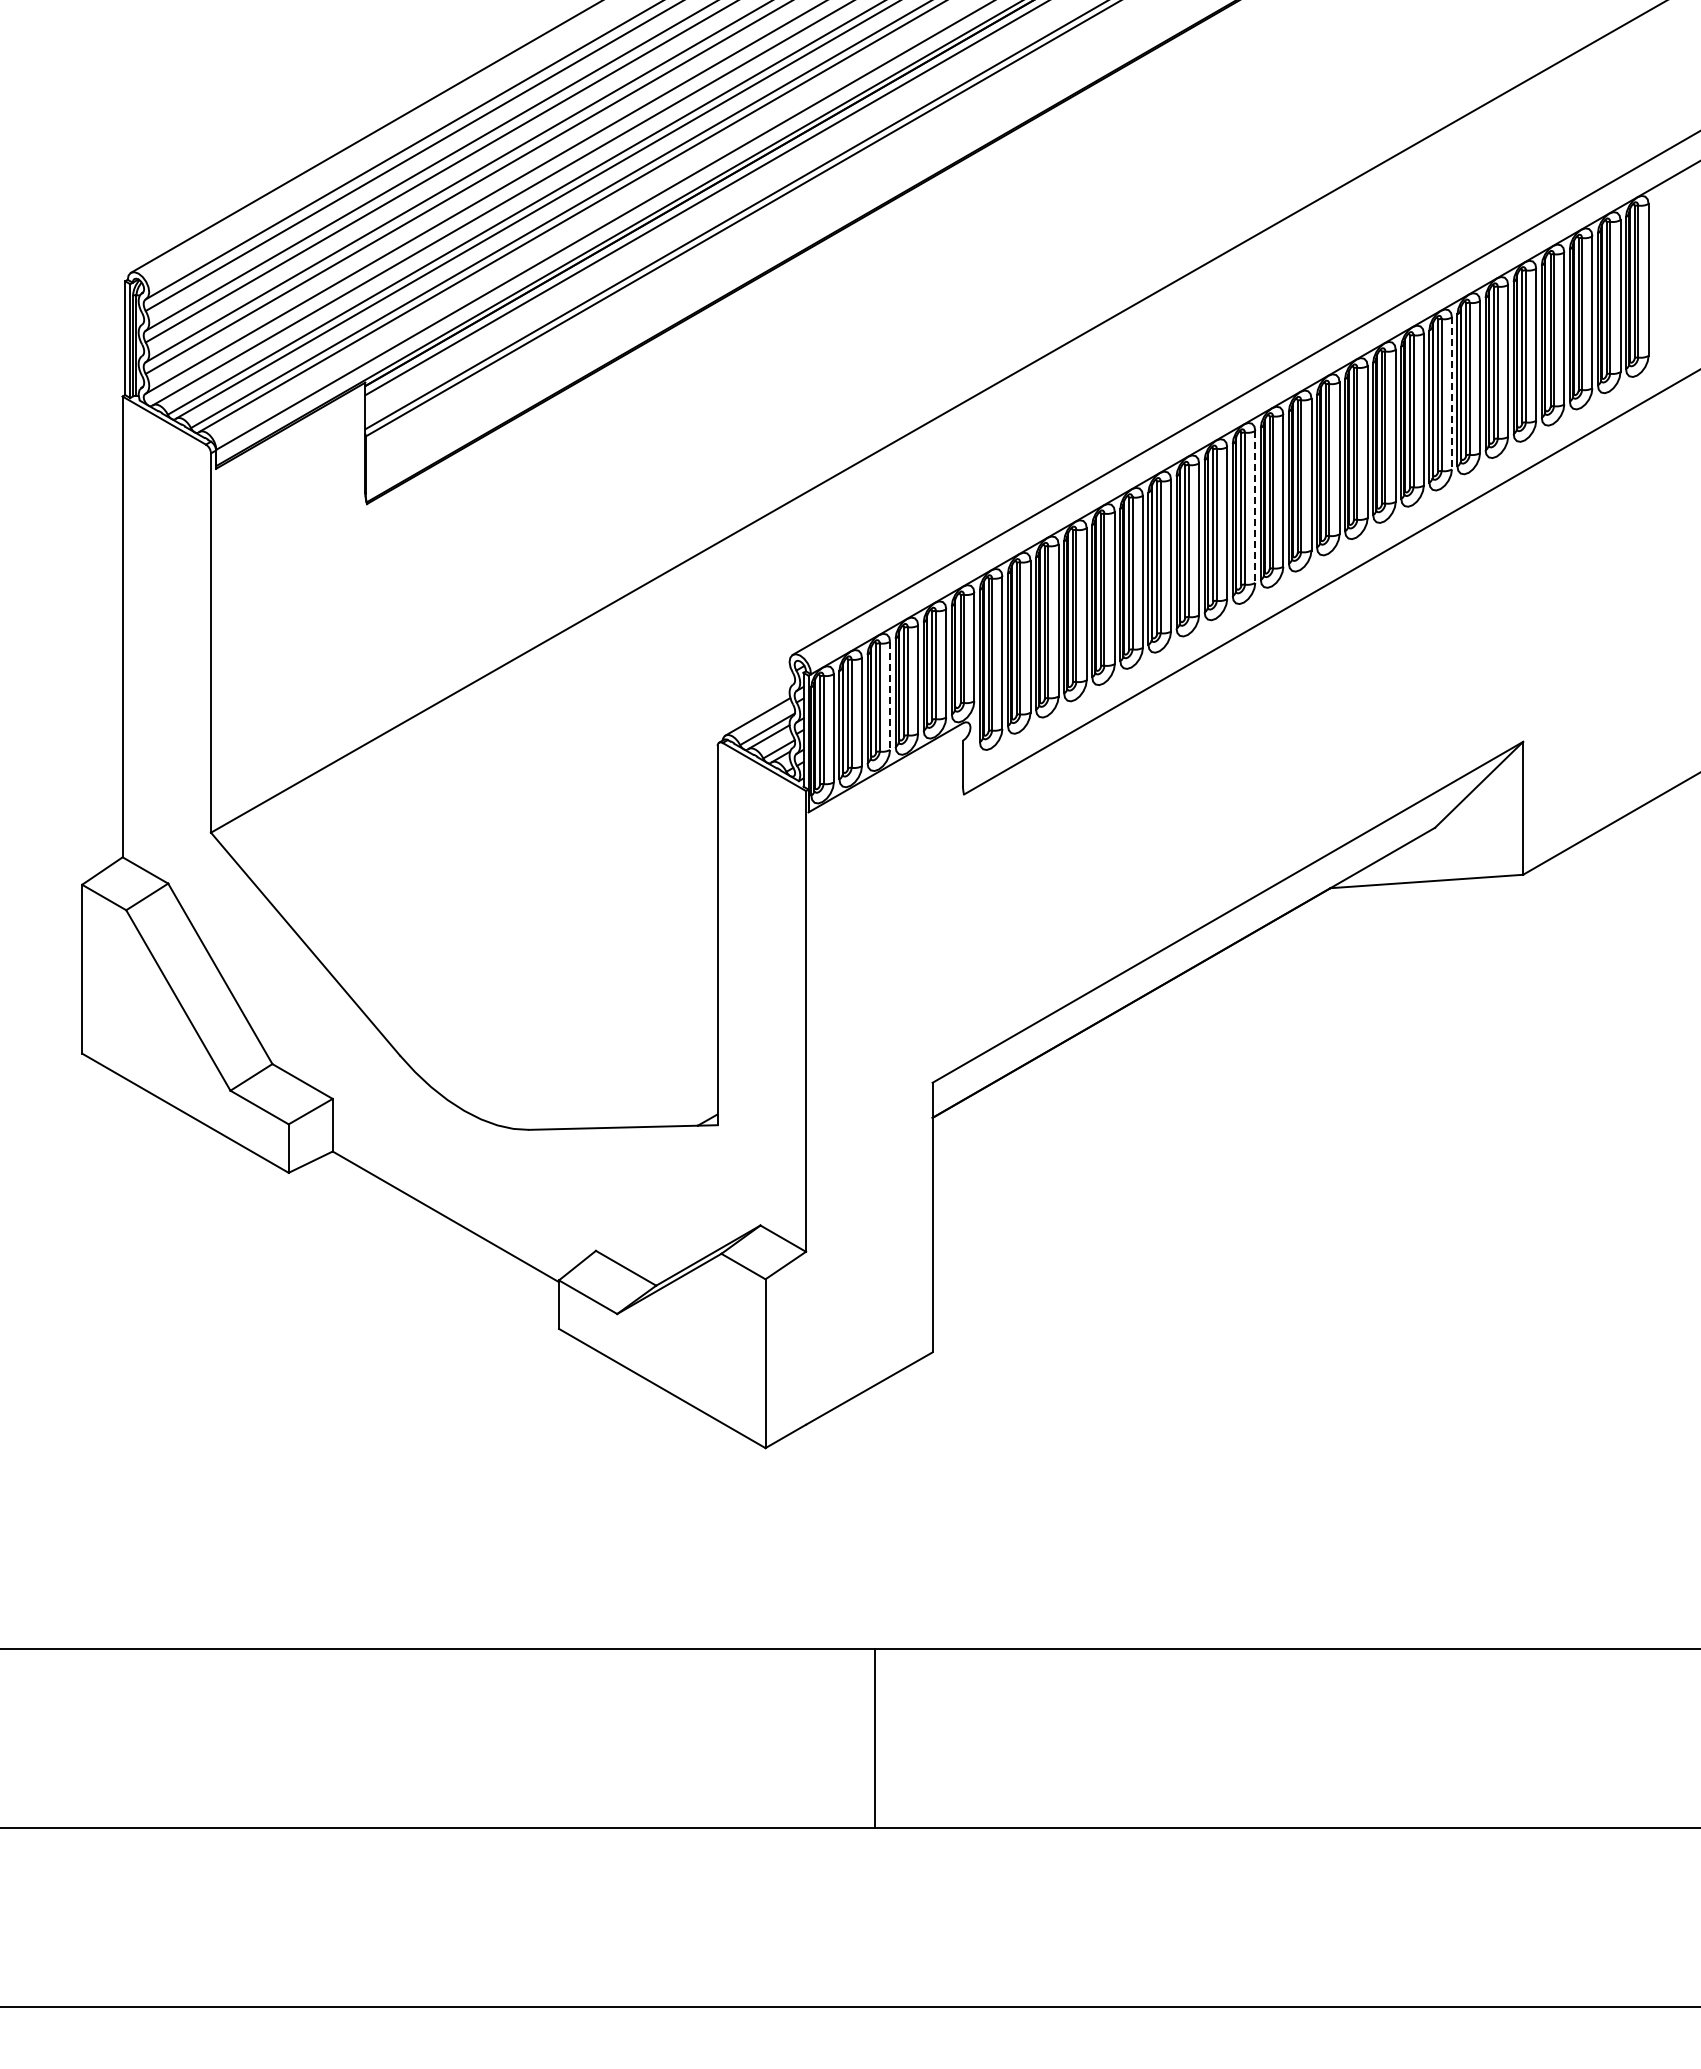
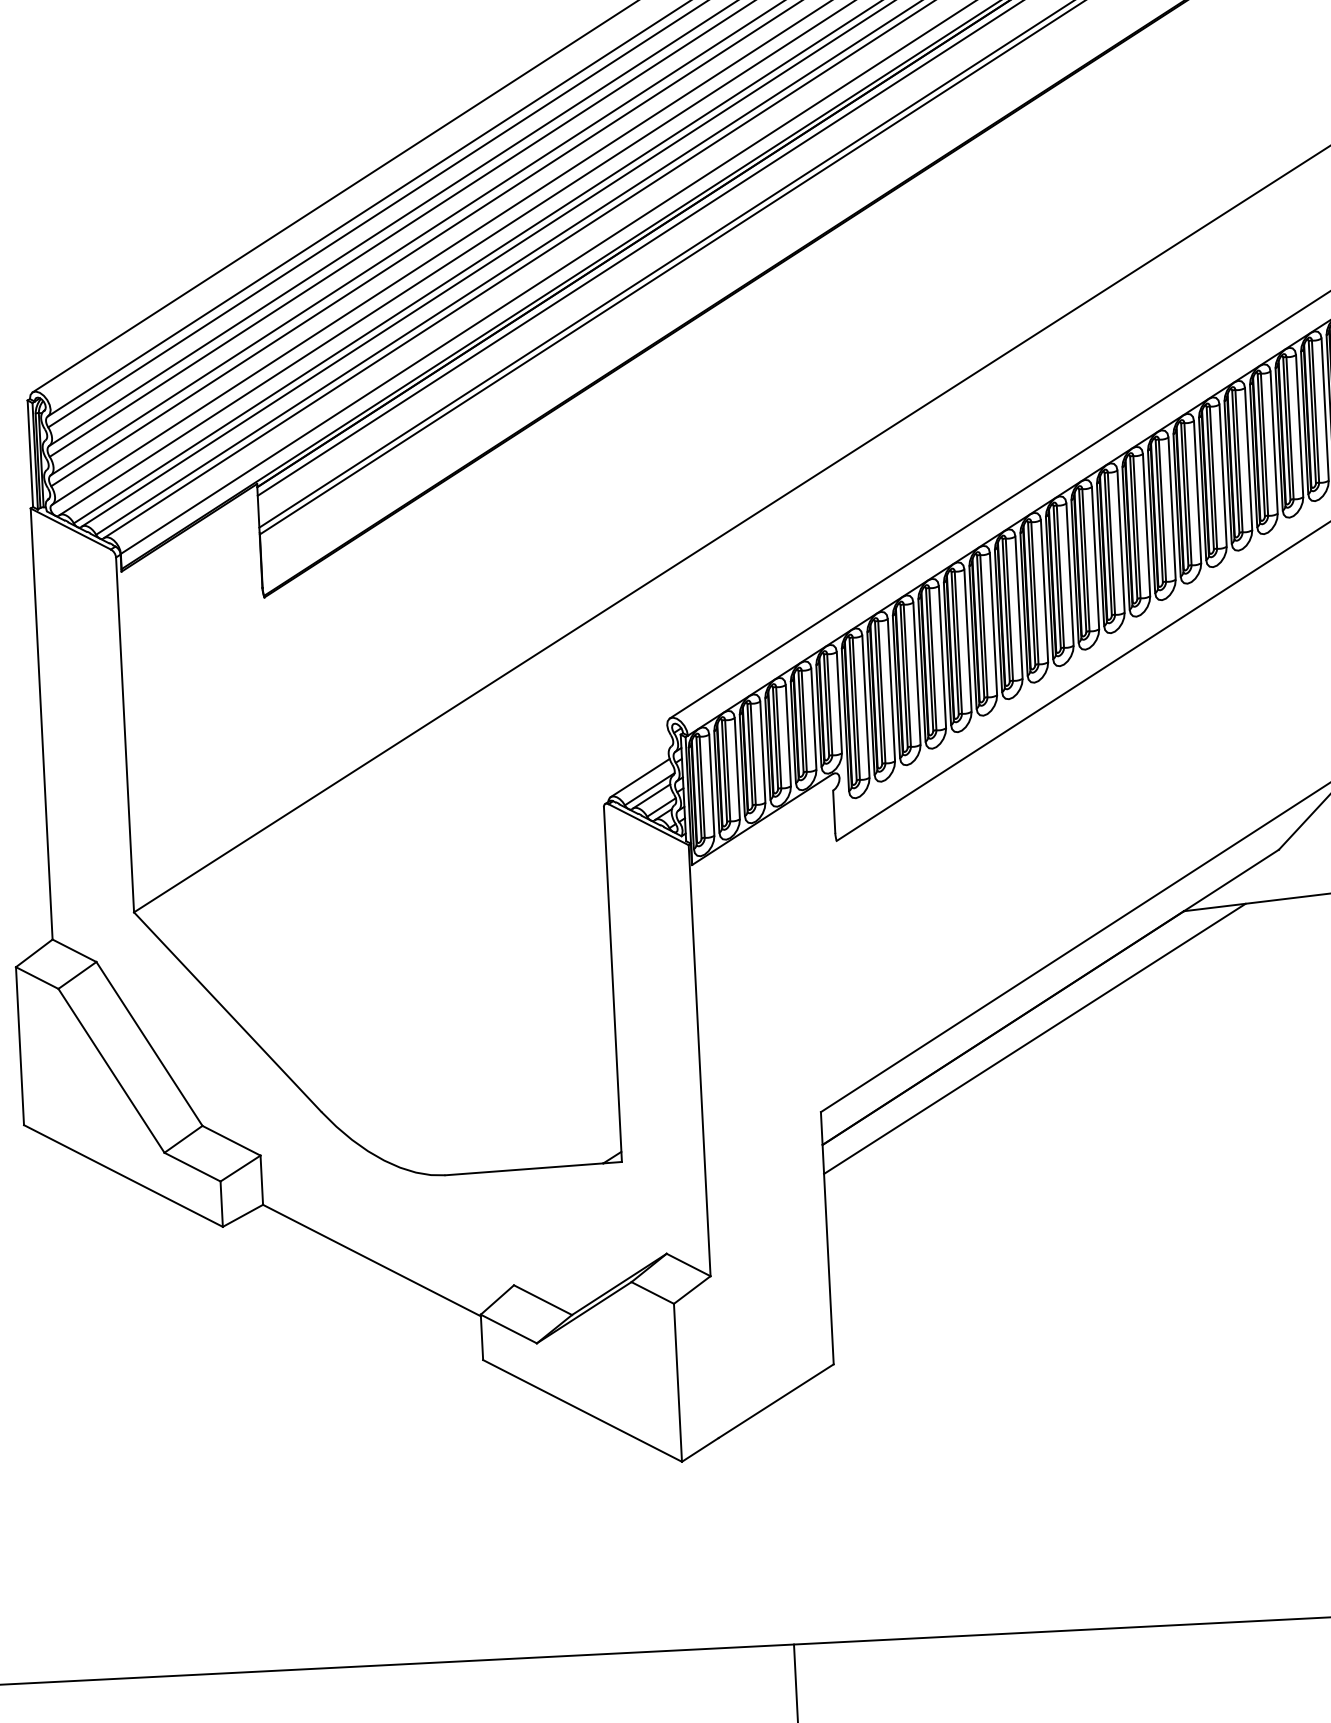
line: (1451, 393) -> (1273, 442), dashed -> solid
line: (1255, 507) -> (1095, 558), dashed -> solid
line: (890, 696) -> (763, 752), dashed -> solid
line: (1164, 1015) -> (1034, 1038), added

